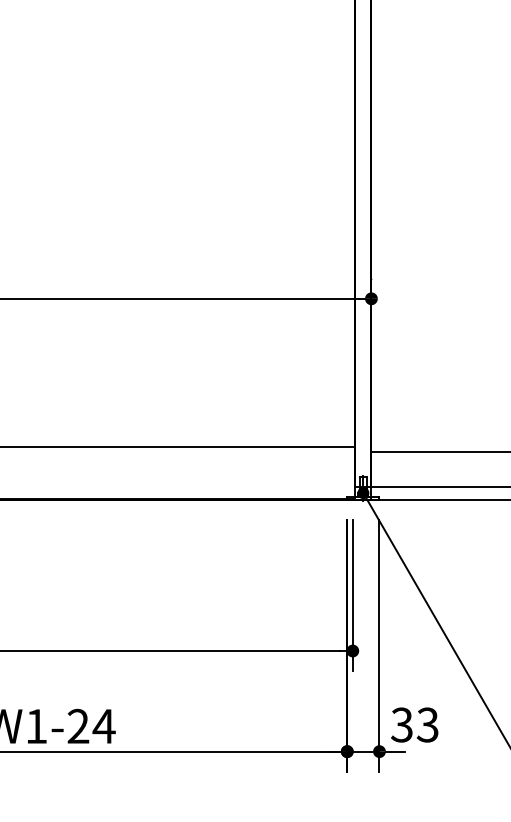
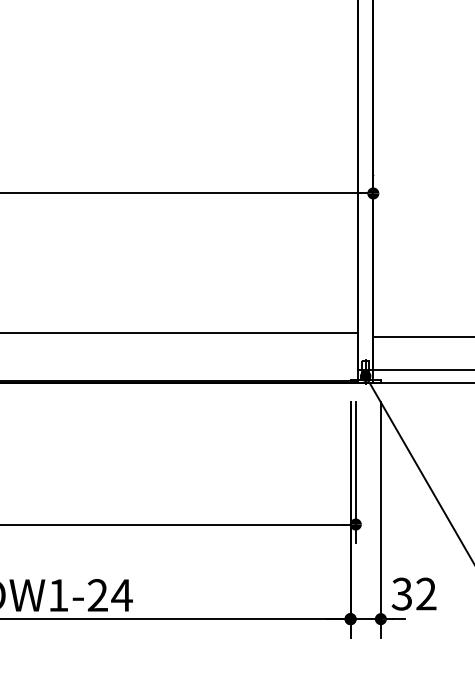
text: (427, 724) -> (426, 593), 33 -> 32

